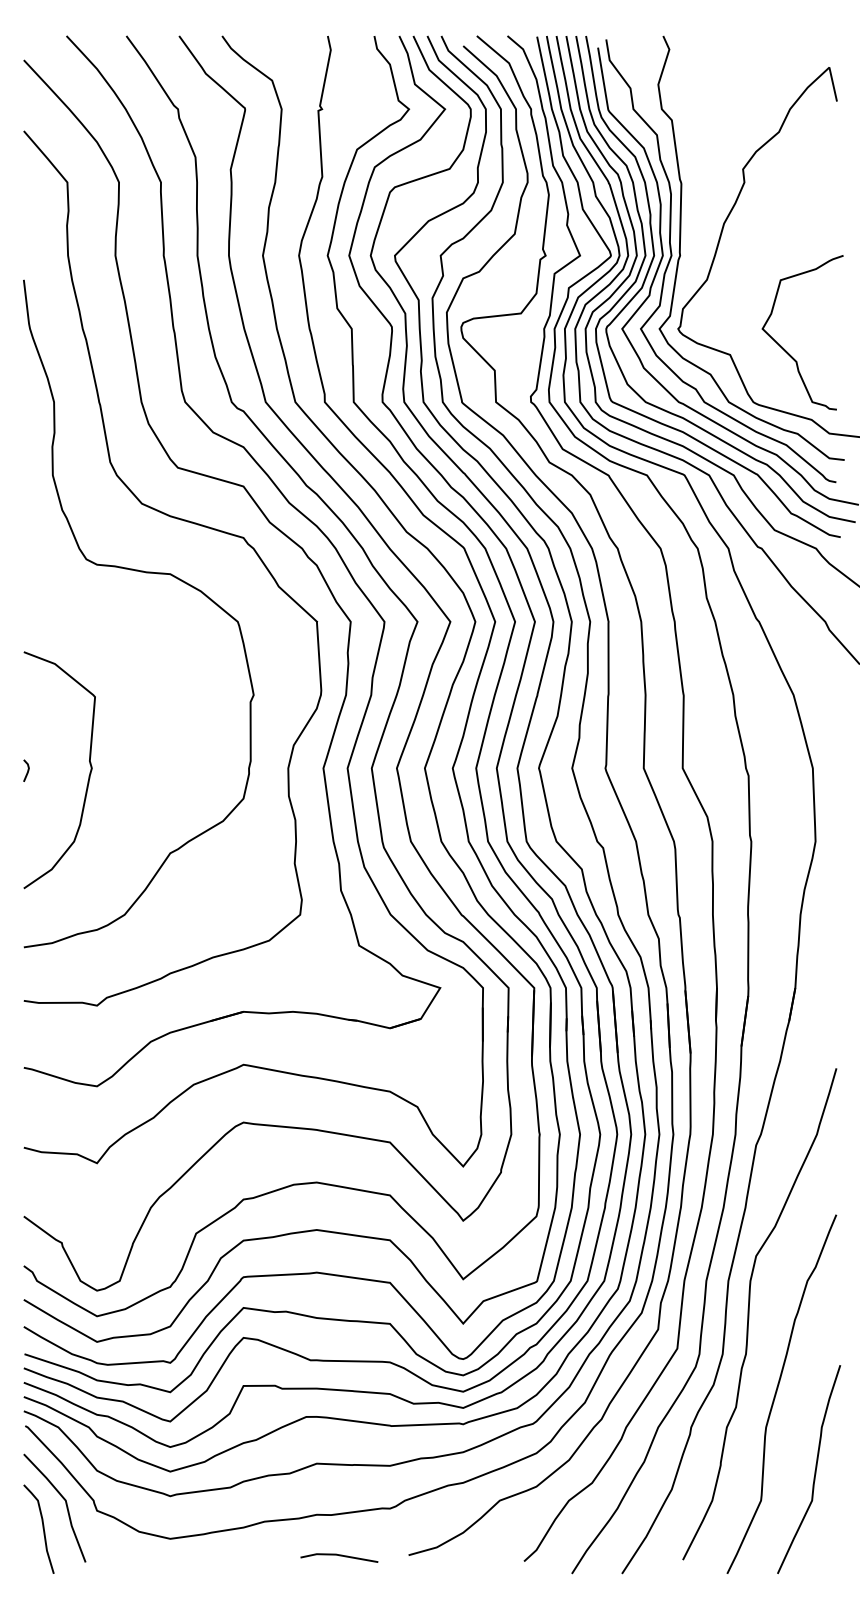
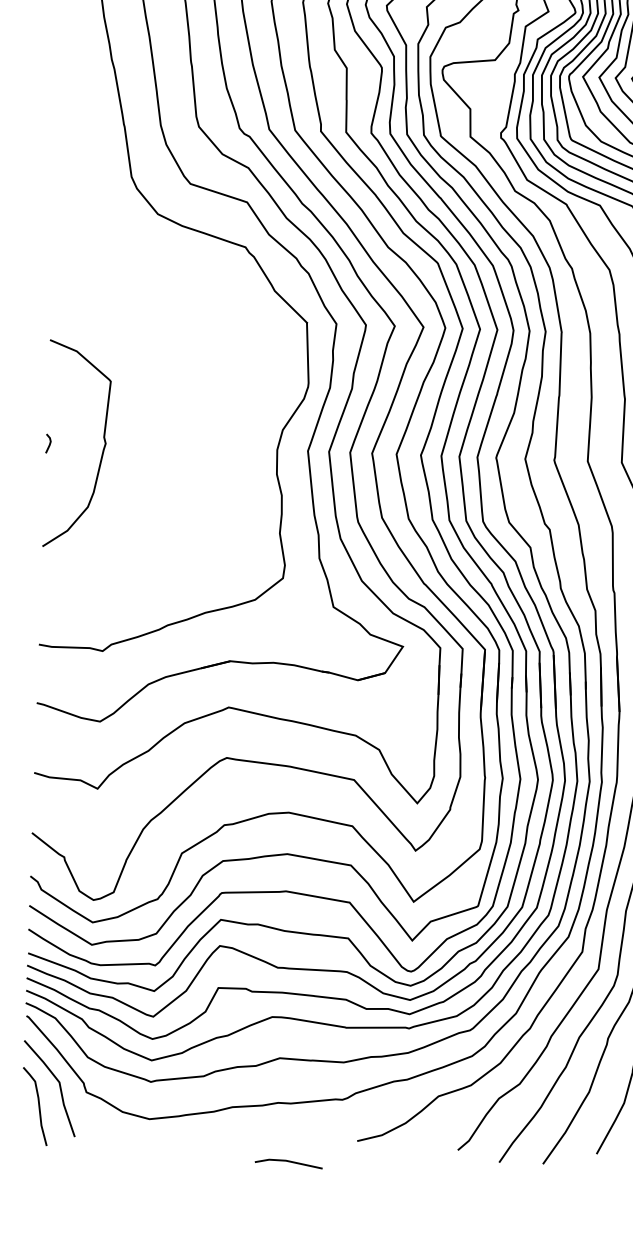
curve: (145, 573) -> (158, 275), removed
line: (339, 1556) -> (288, 1162), moved

